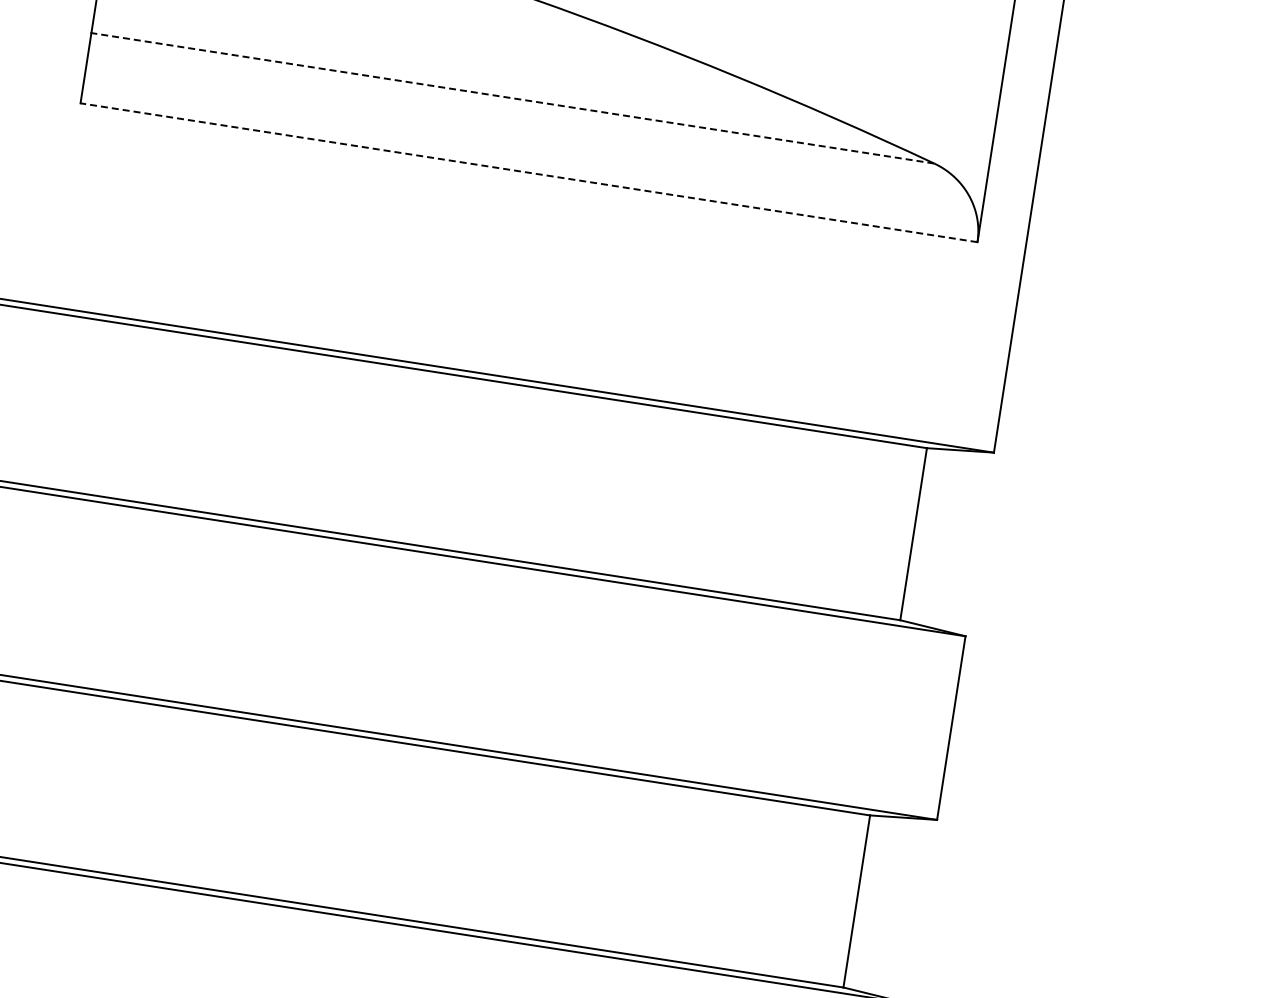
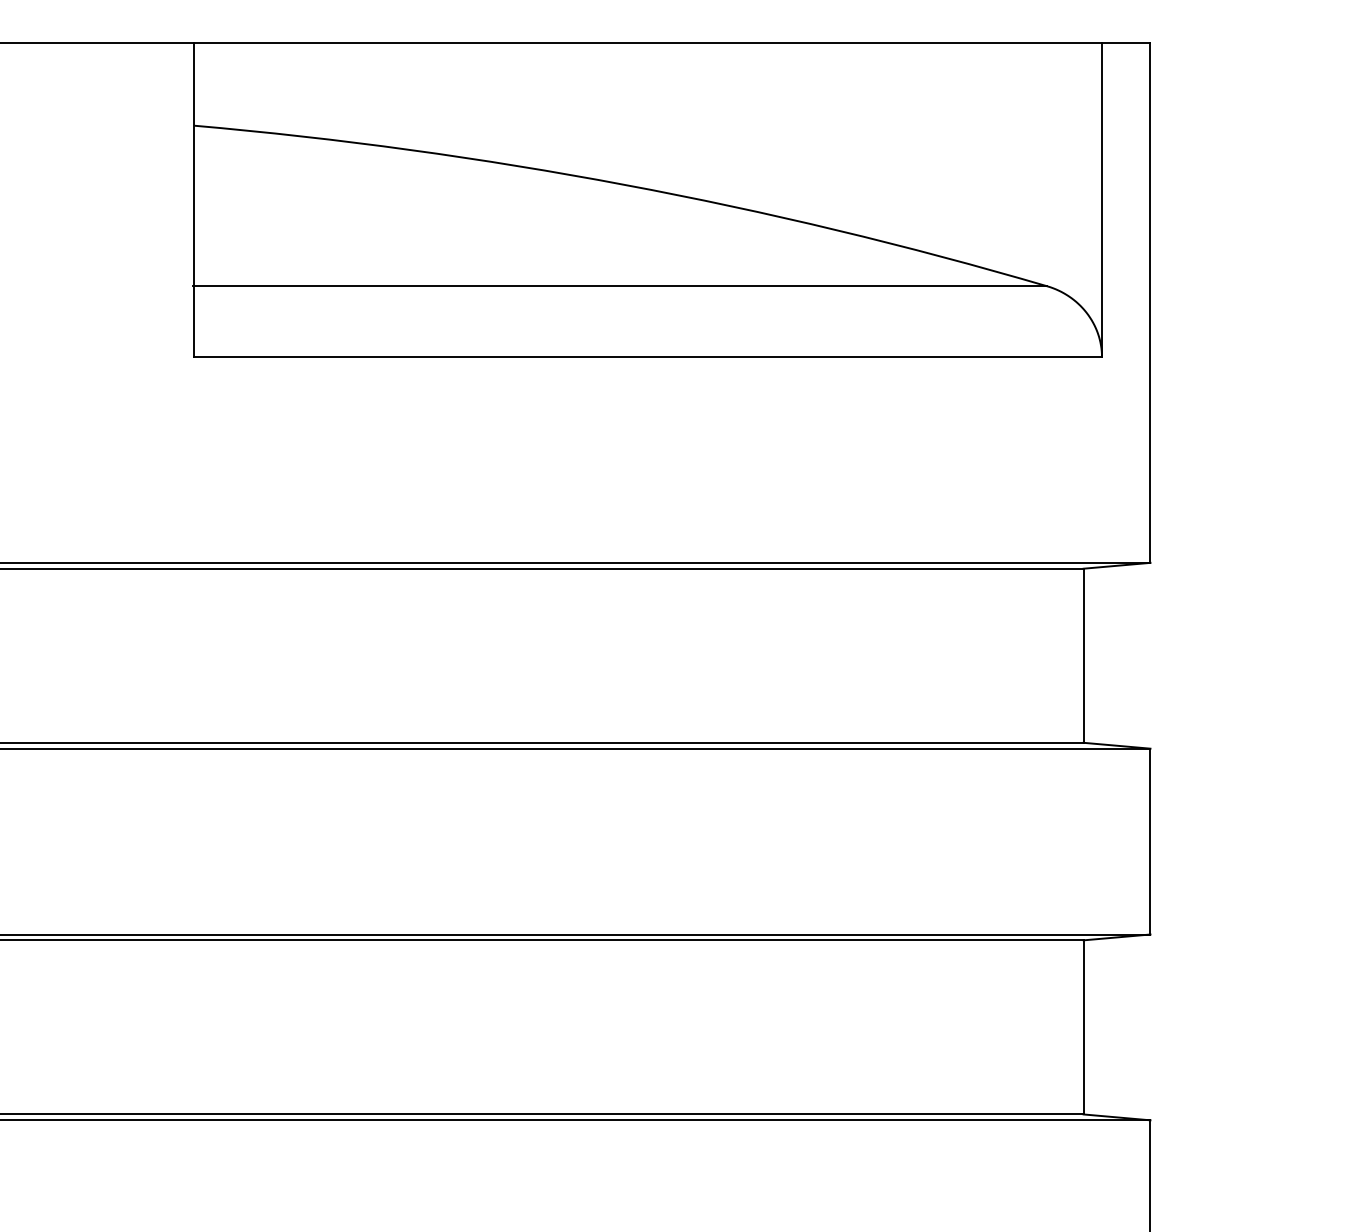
line: (512, 98) -> (620, 286), dashed -> solid
line: (529, 172) -> (648, 357), dashed -> solid

